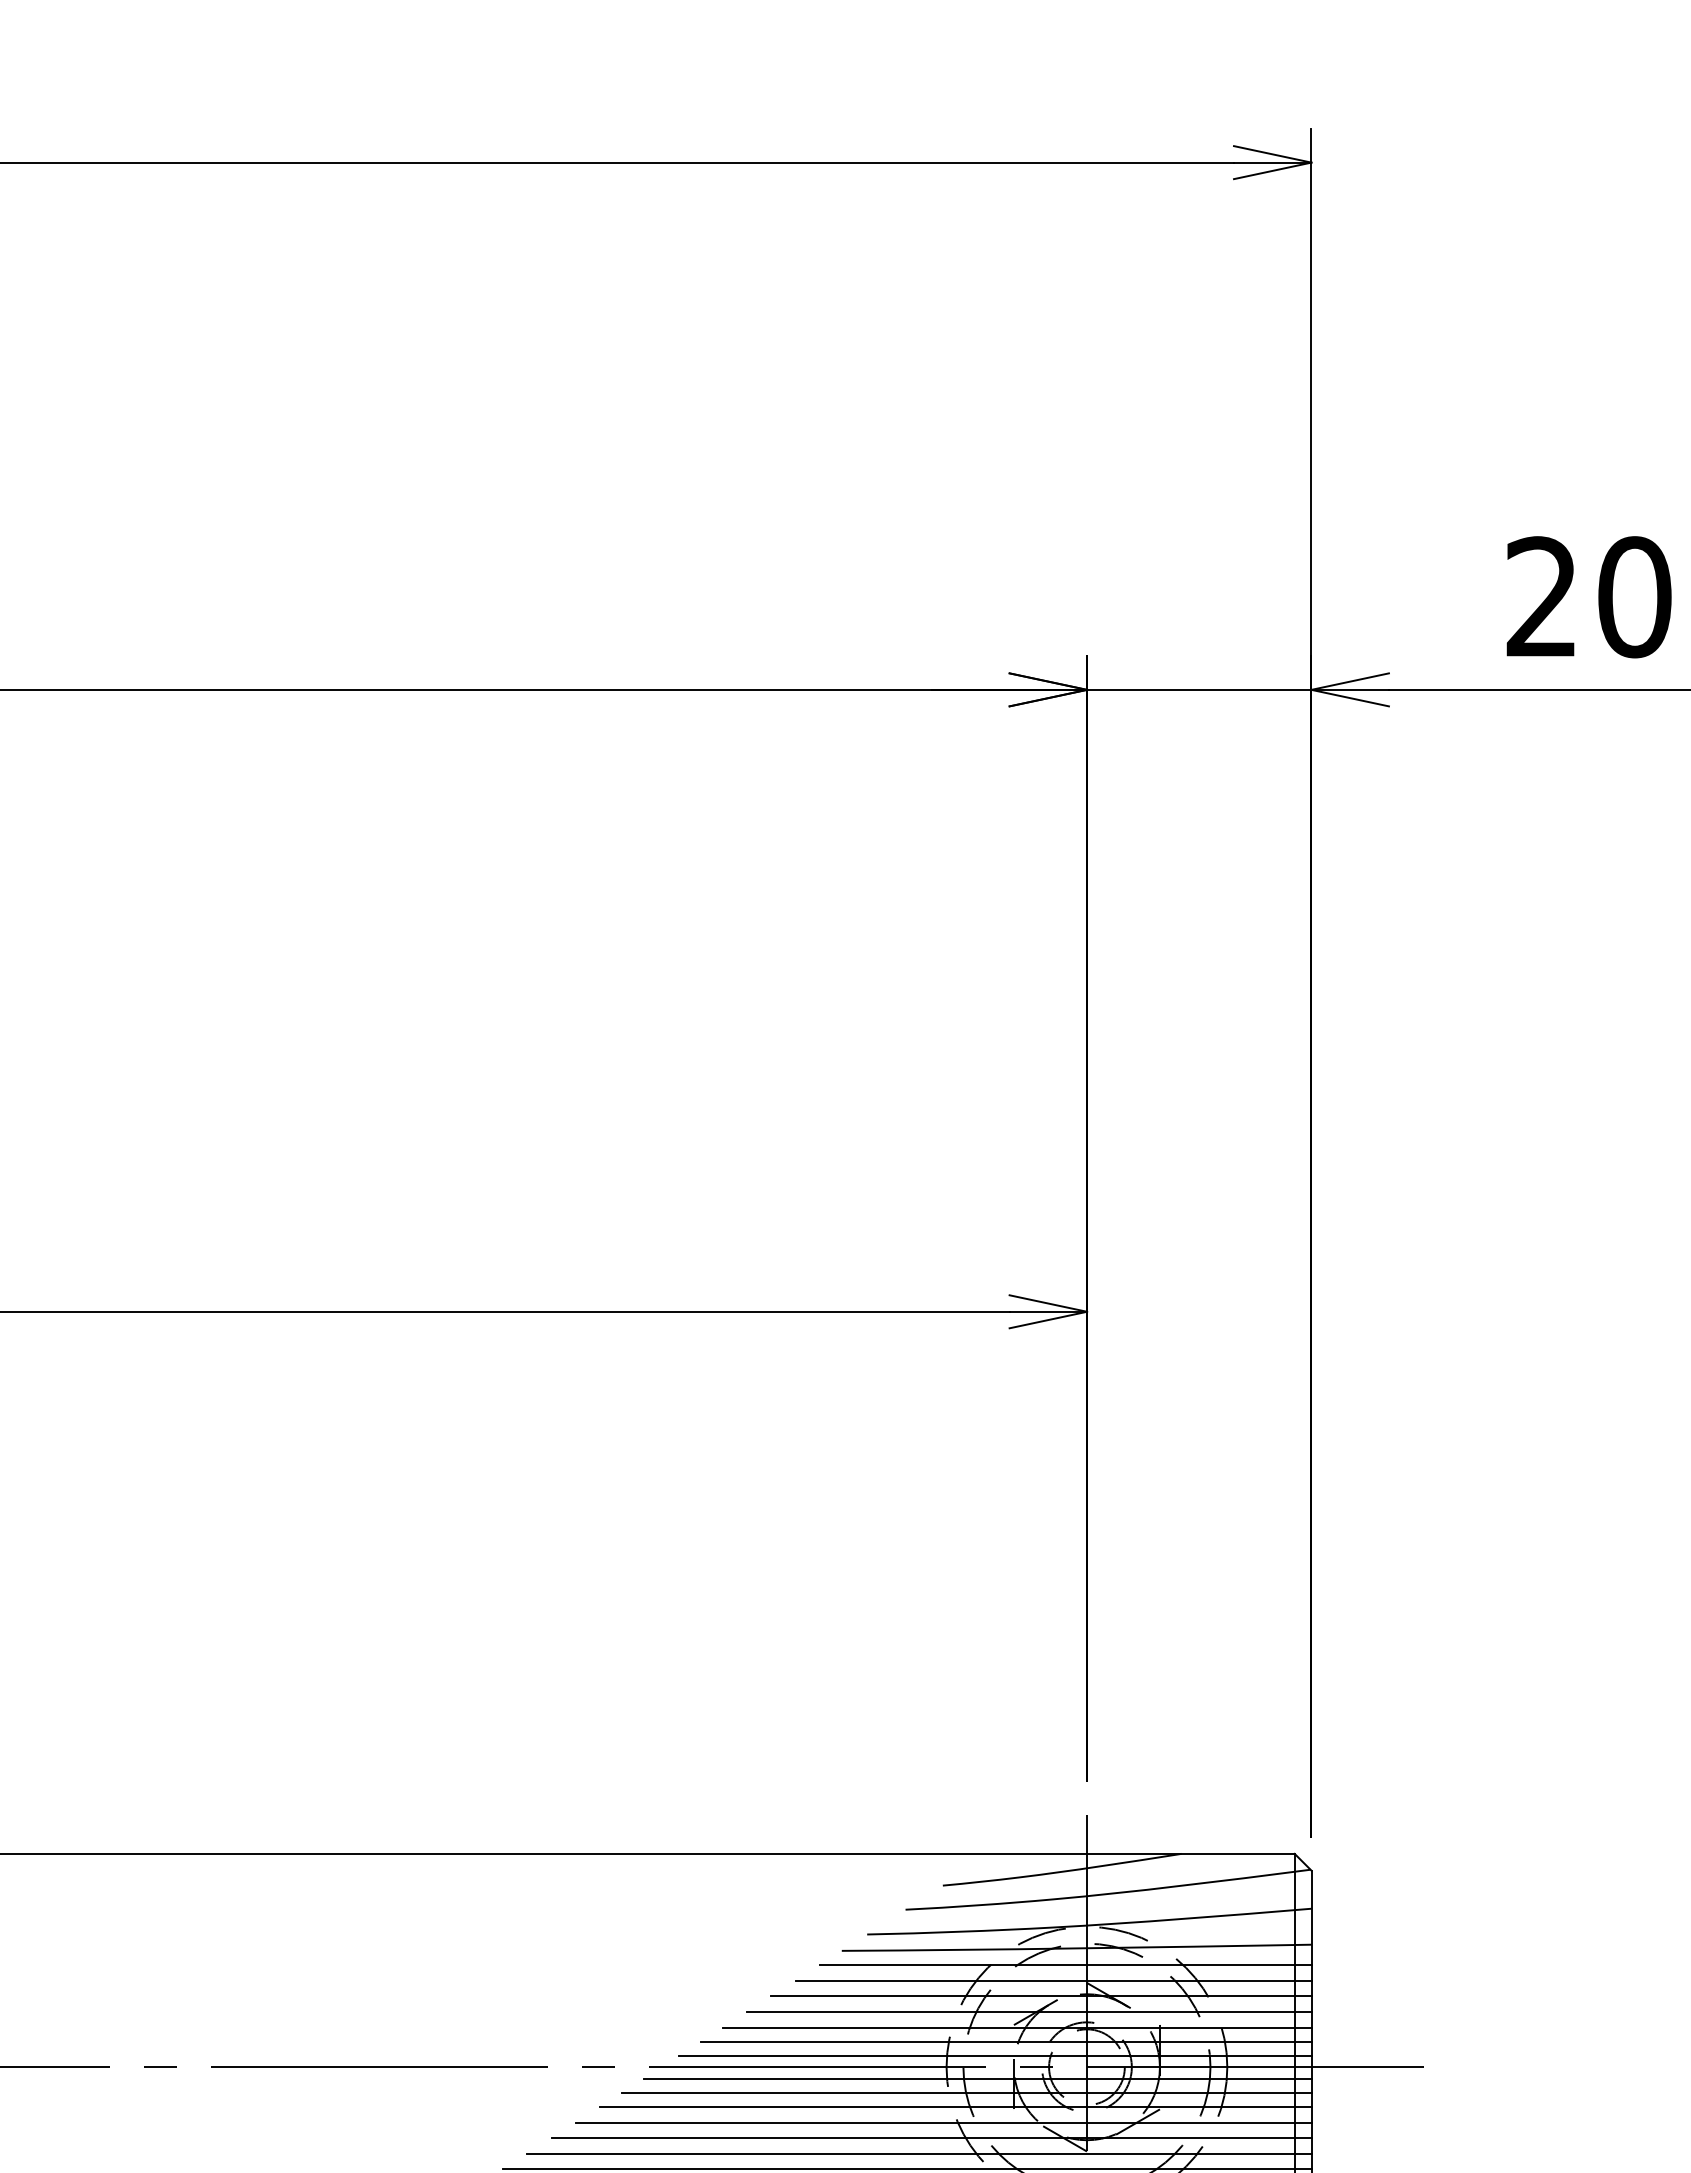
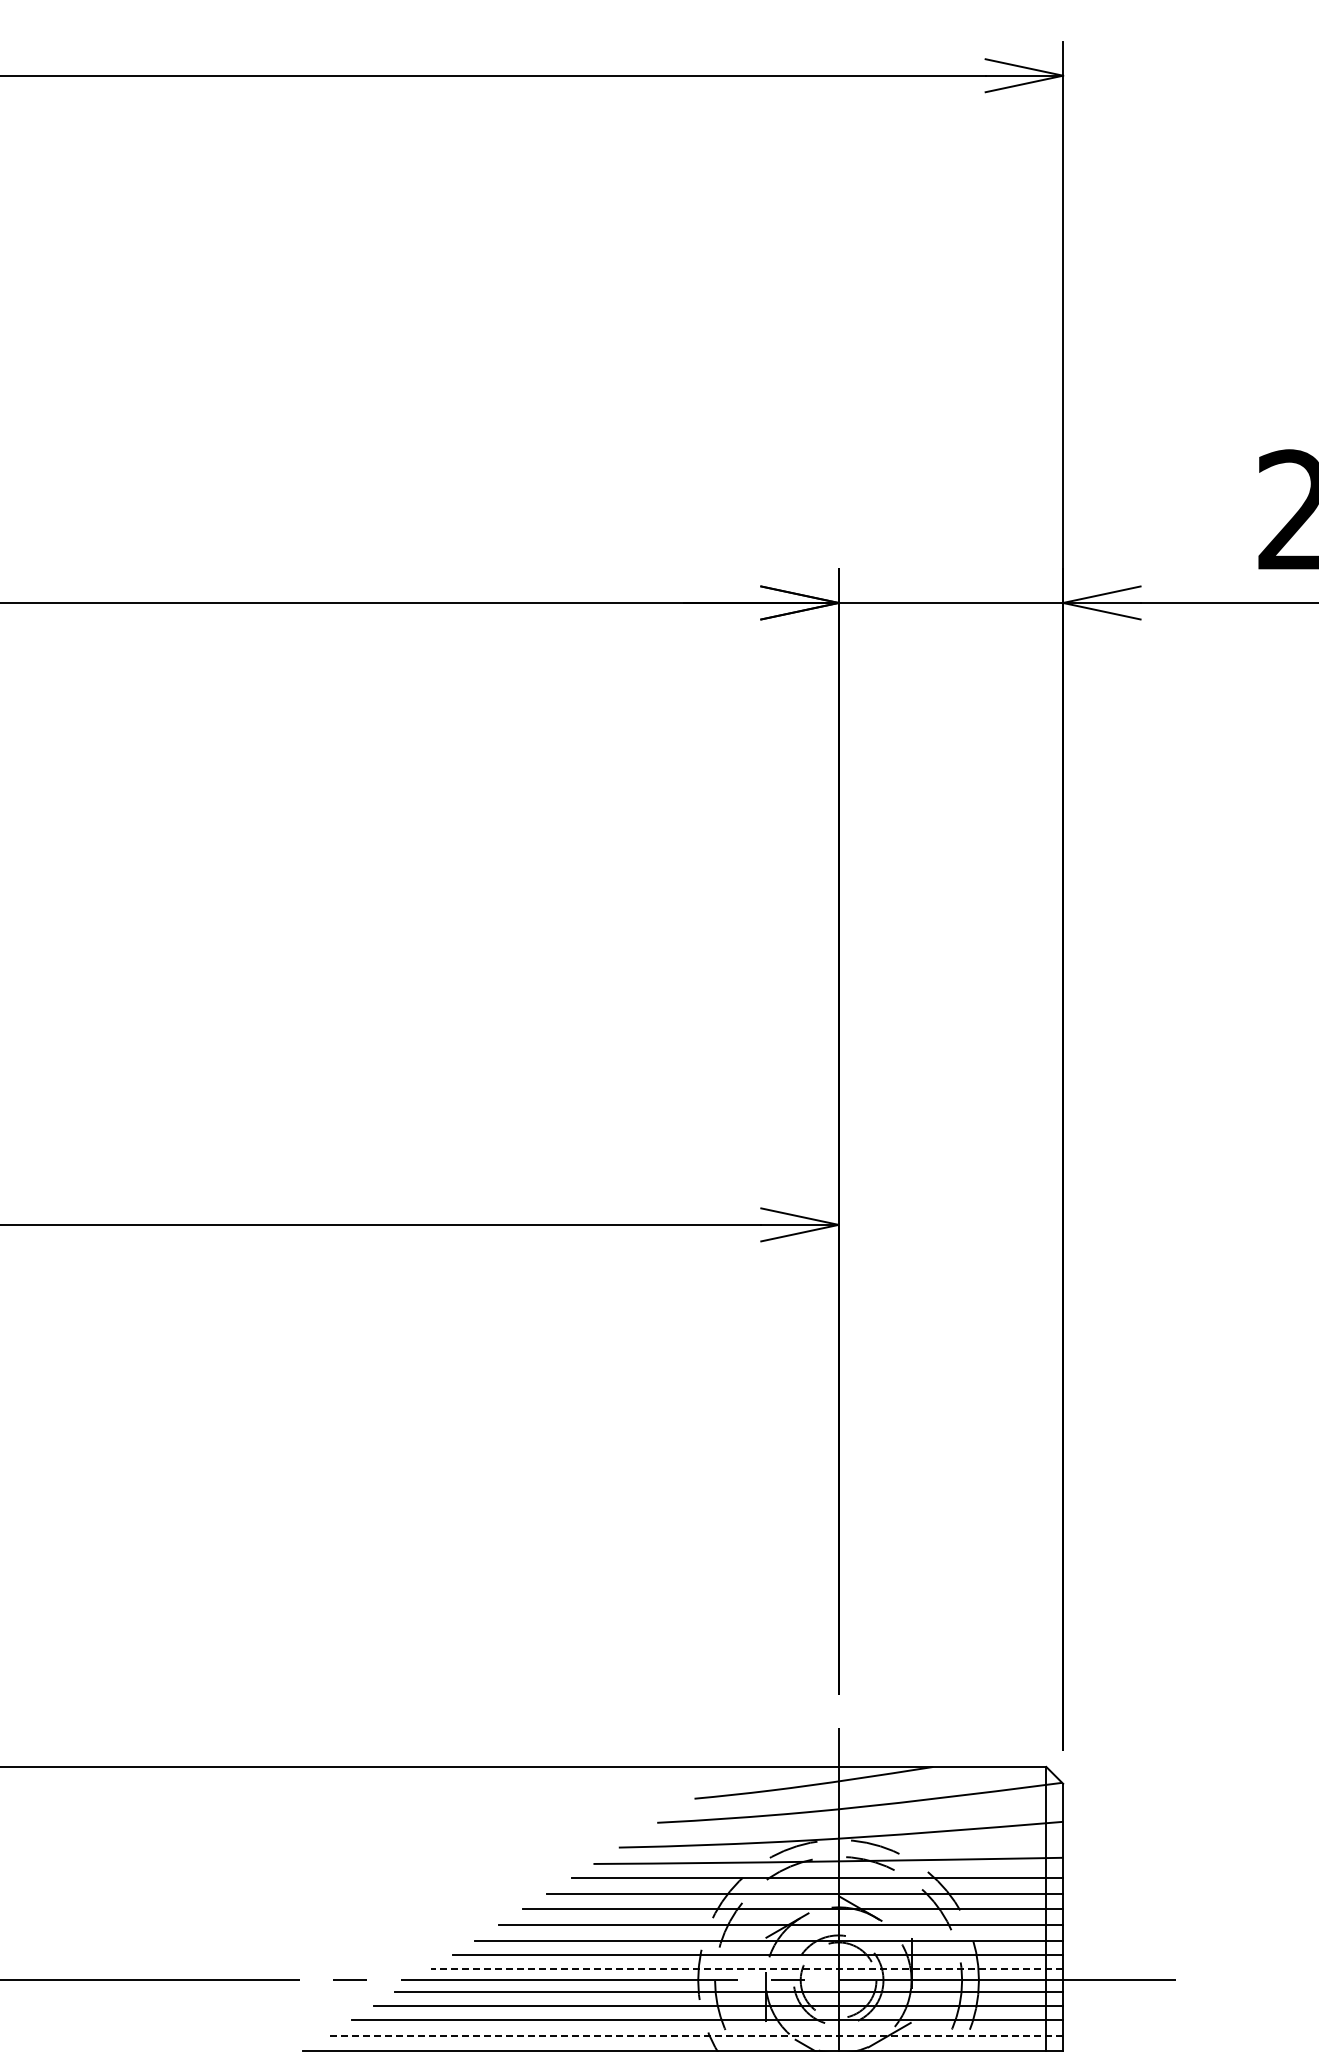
line: (994, 2055) -> (746, 1968), solid -> dashed
line: (943, 2122) -> (695, 2035), solid -> dashed

